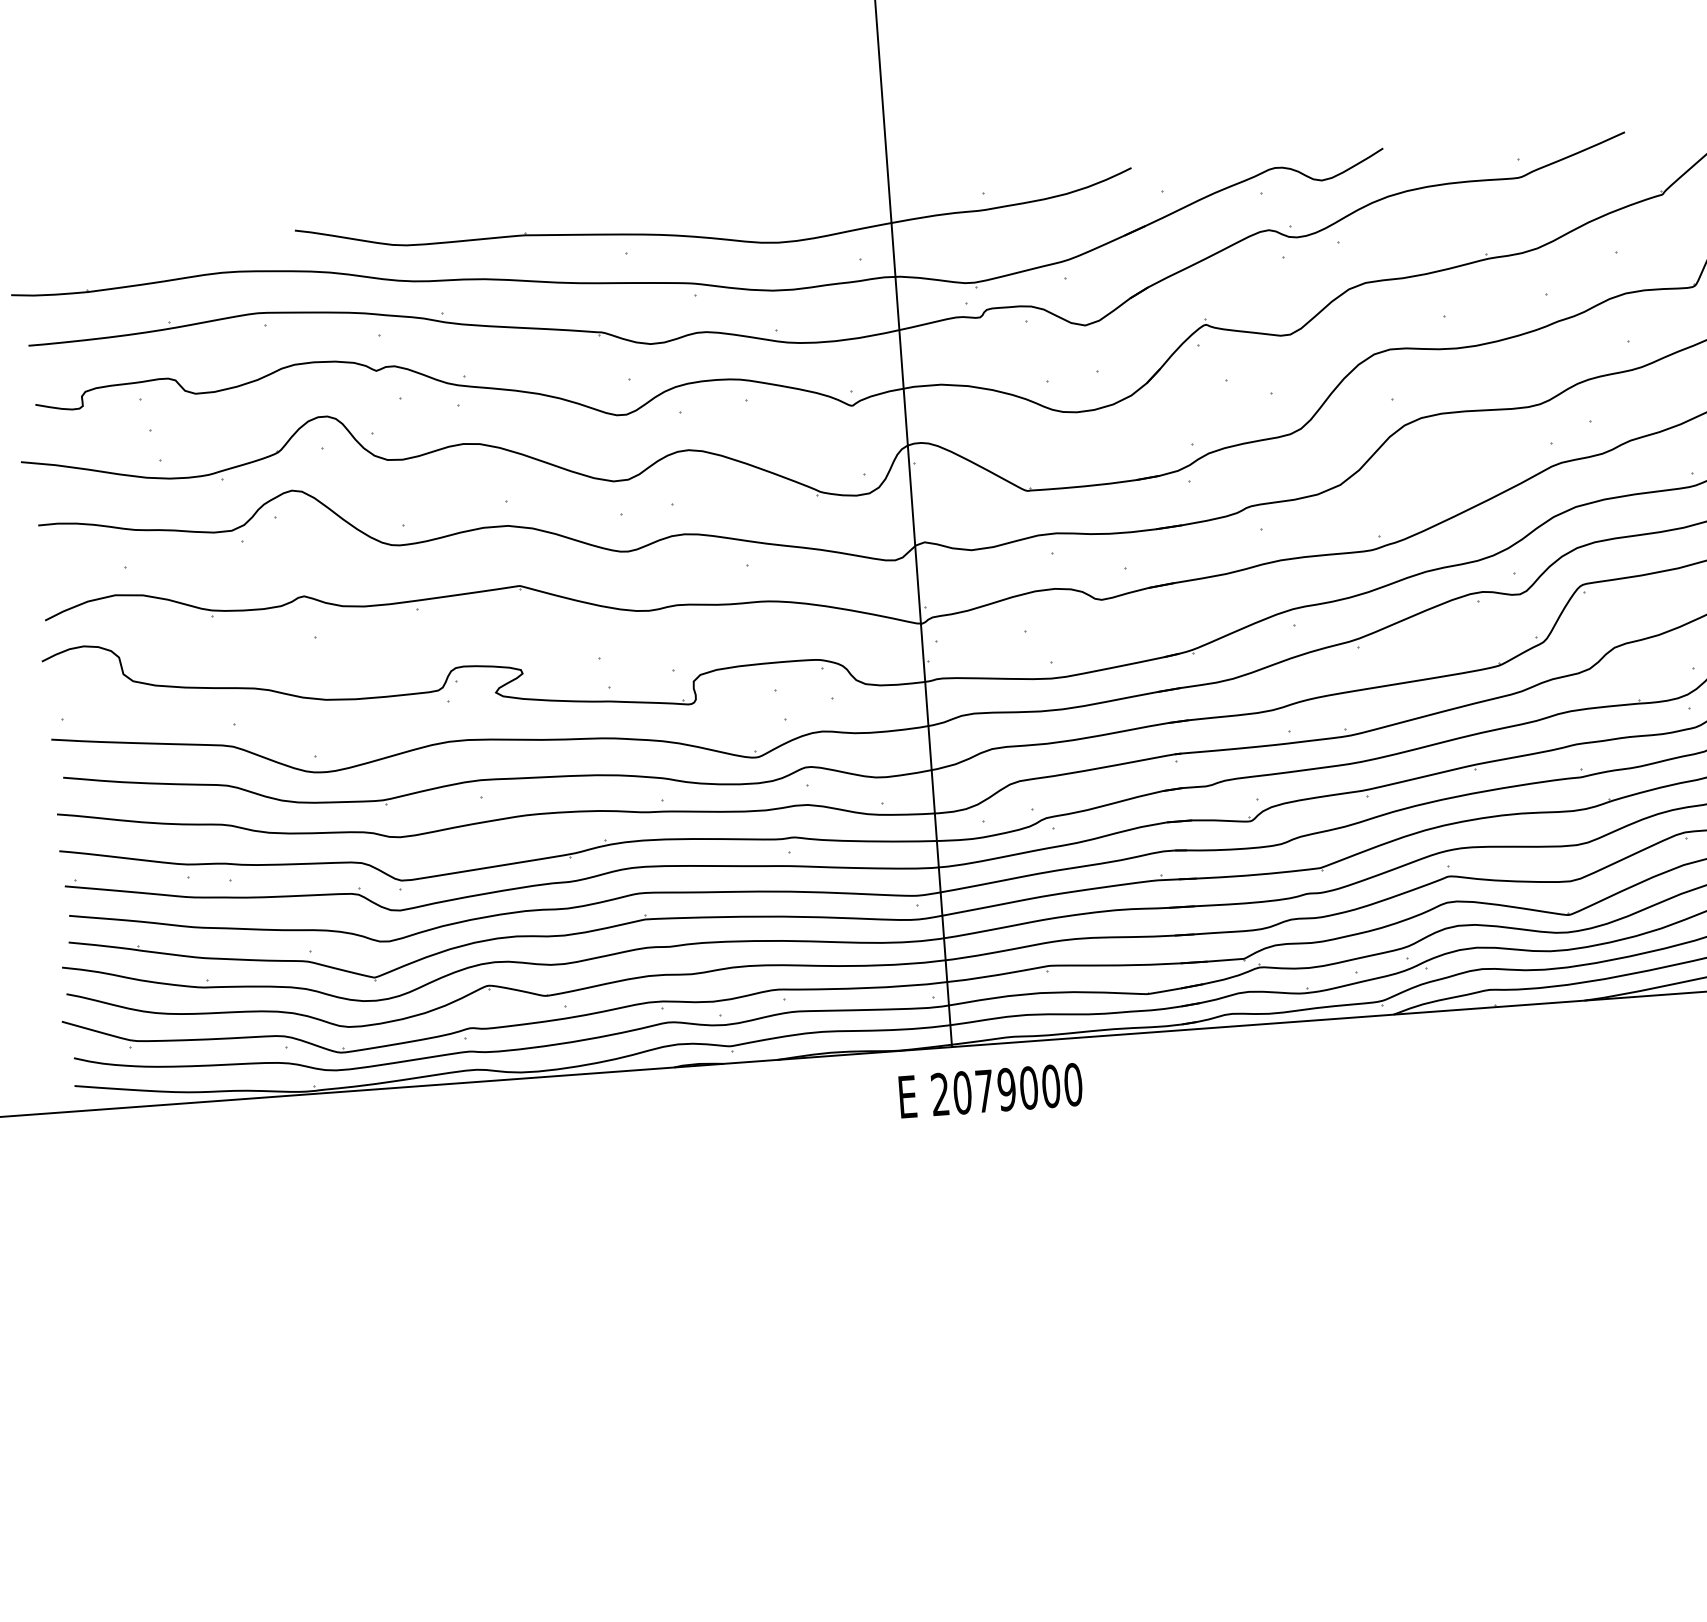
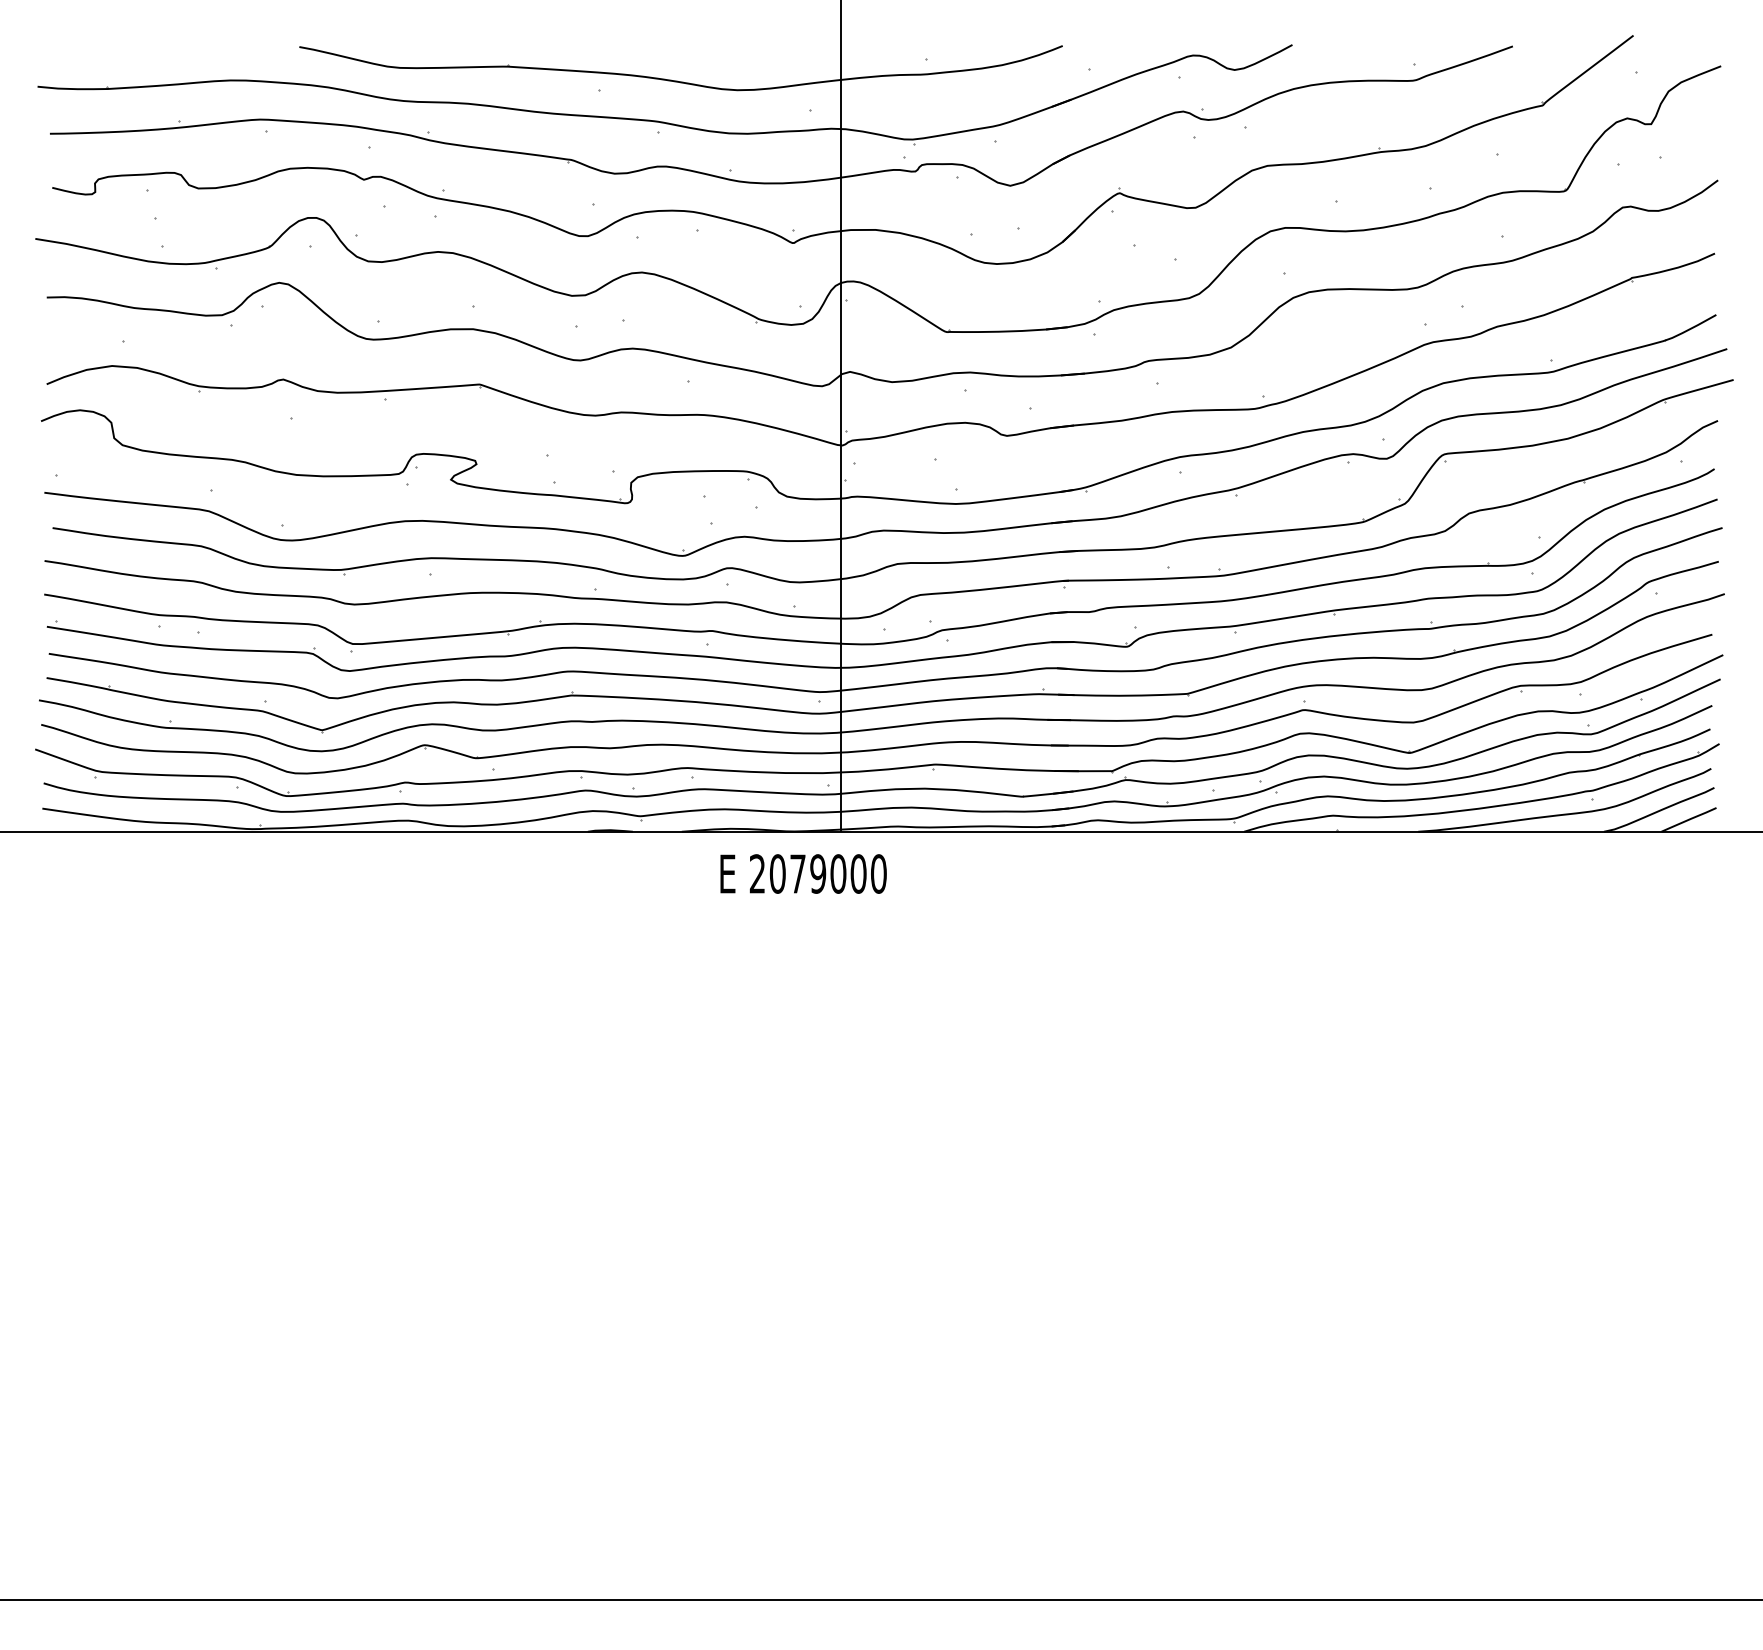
text: (990, 1090) -> (803, 873), moved

